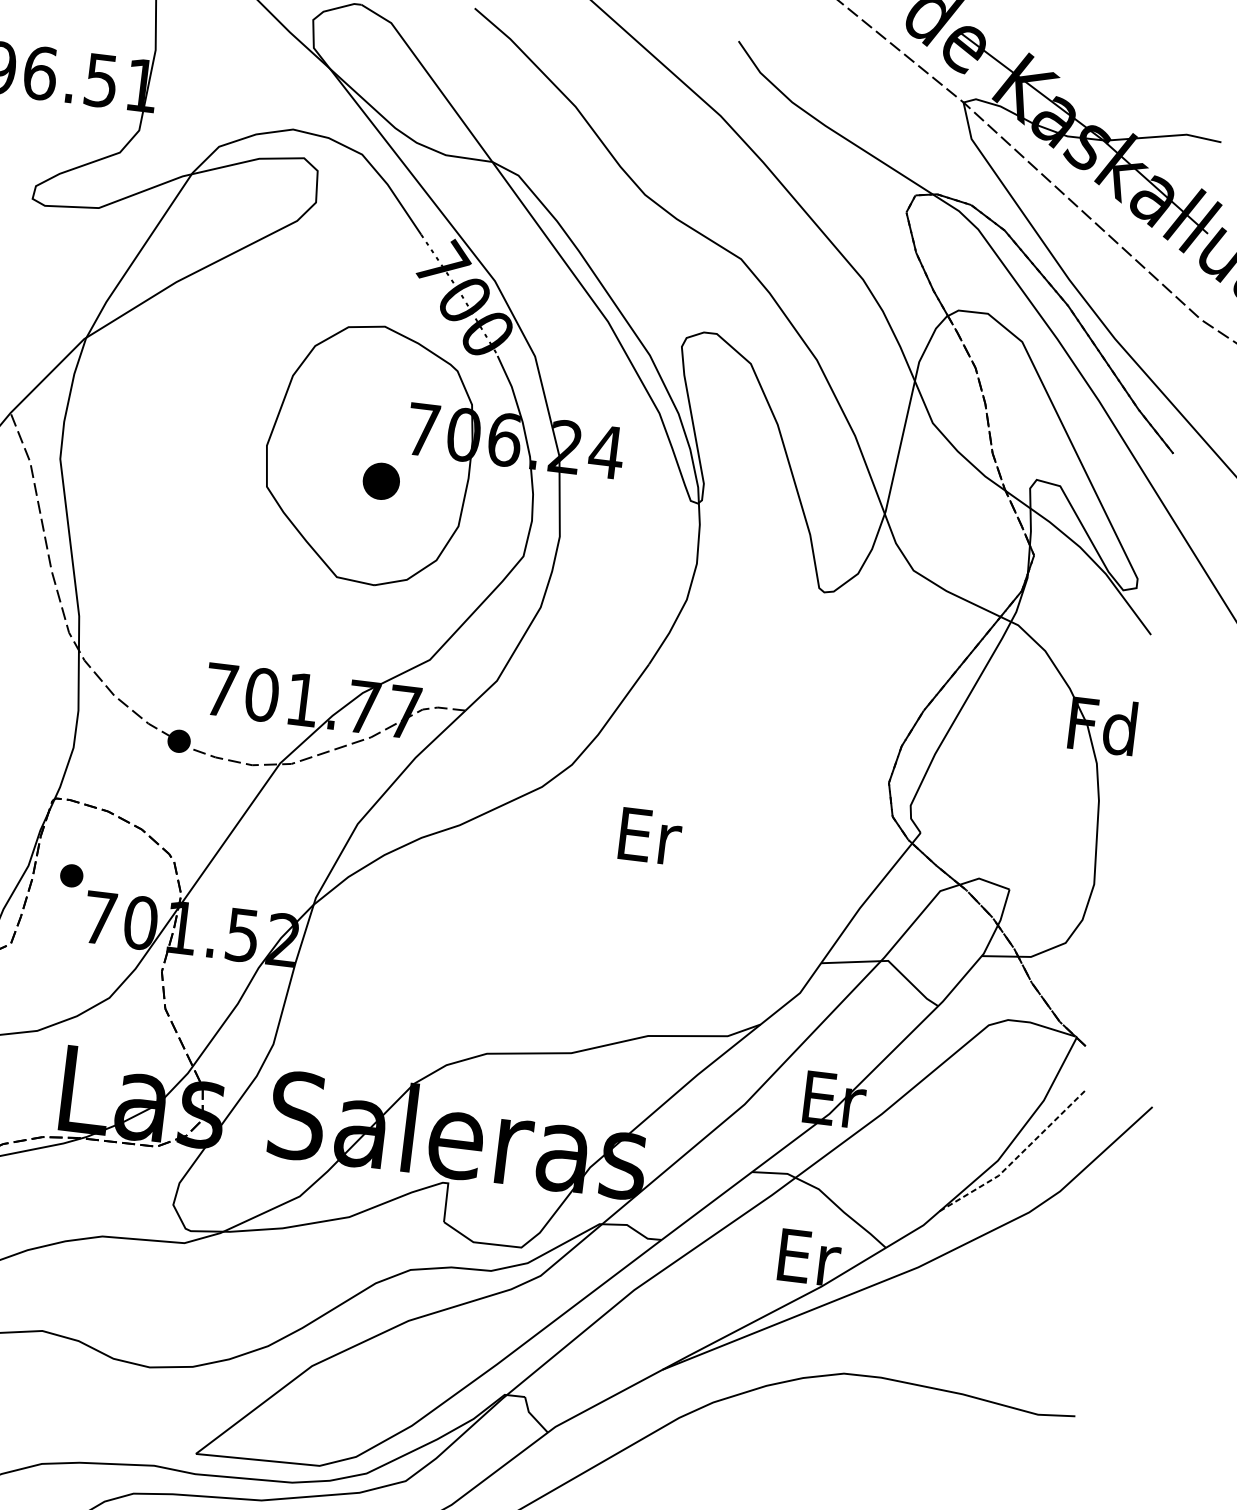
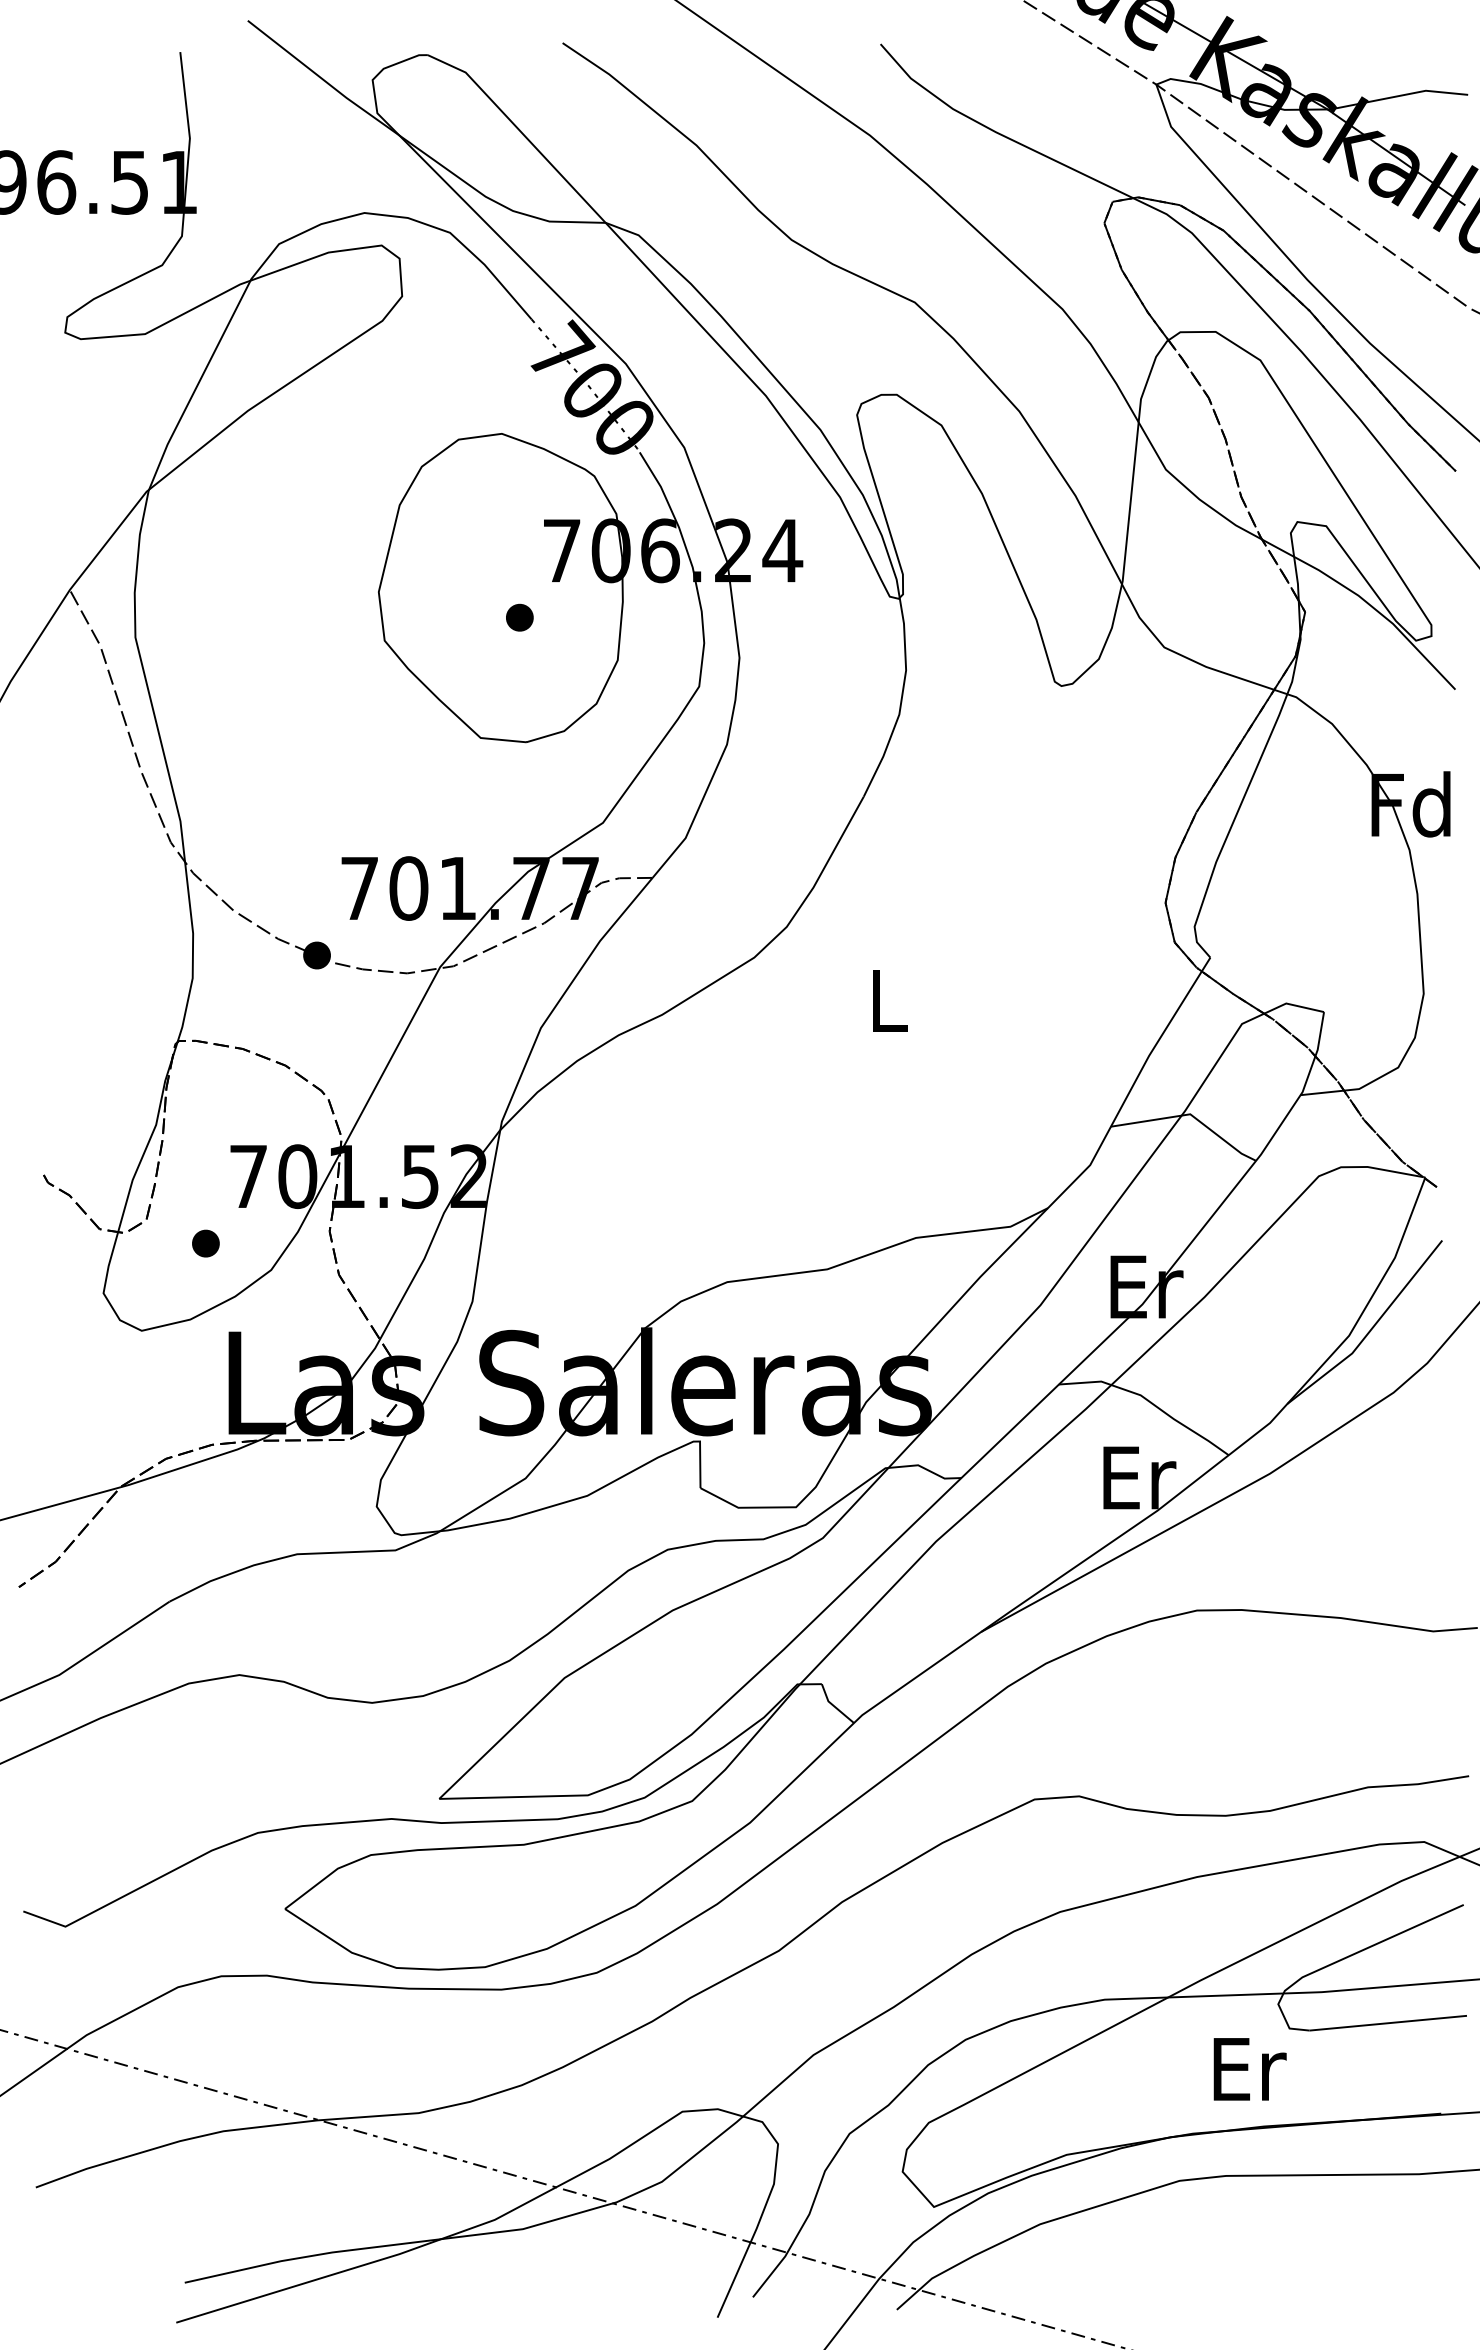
part: (381, 480) -> (519, 617), size x0.62
text: (650, 836) -> (890, 1000), Er -> L
part: (71, 875) -> (205, 1243), moved
line: (1017, 1157) -> (1371, 1329), dashed -> solid

